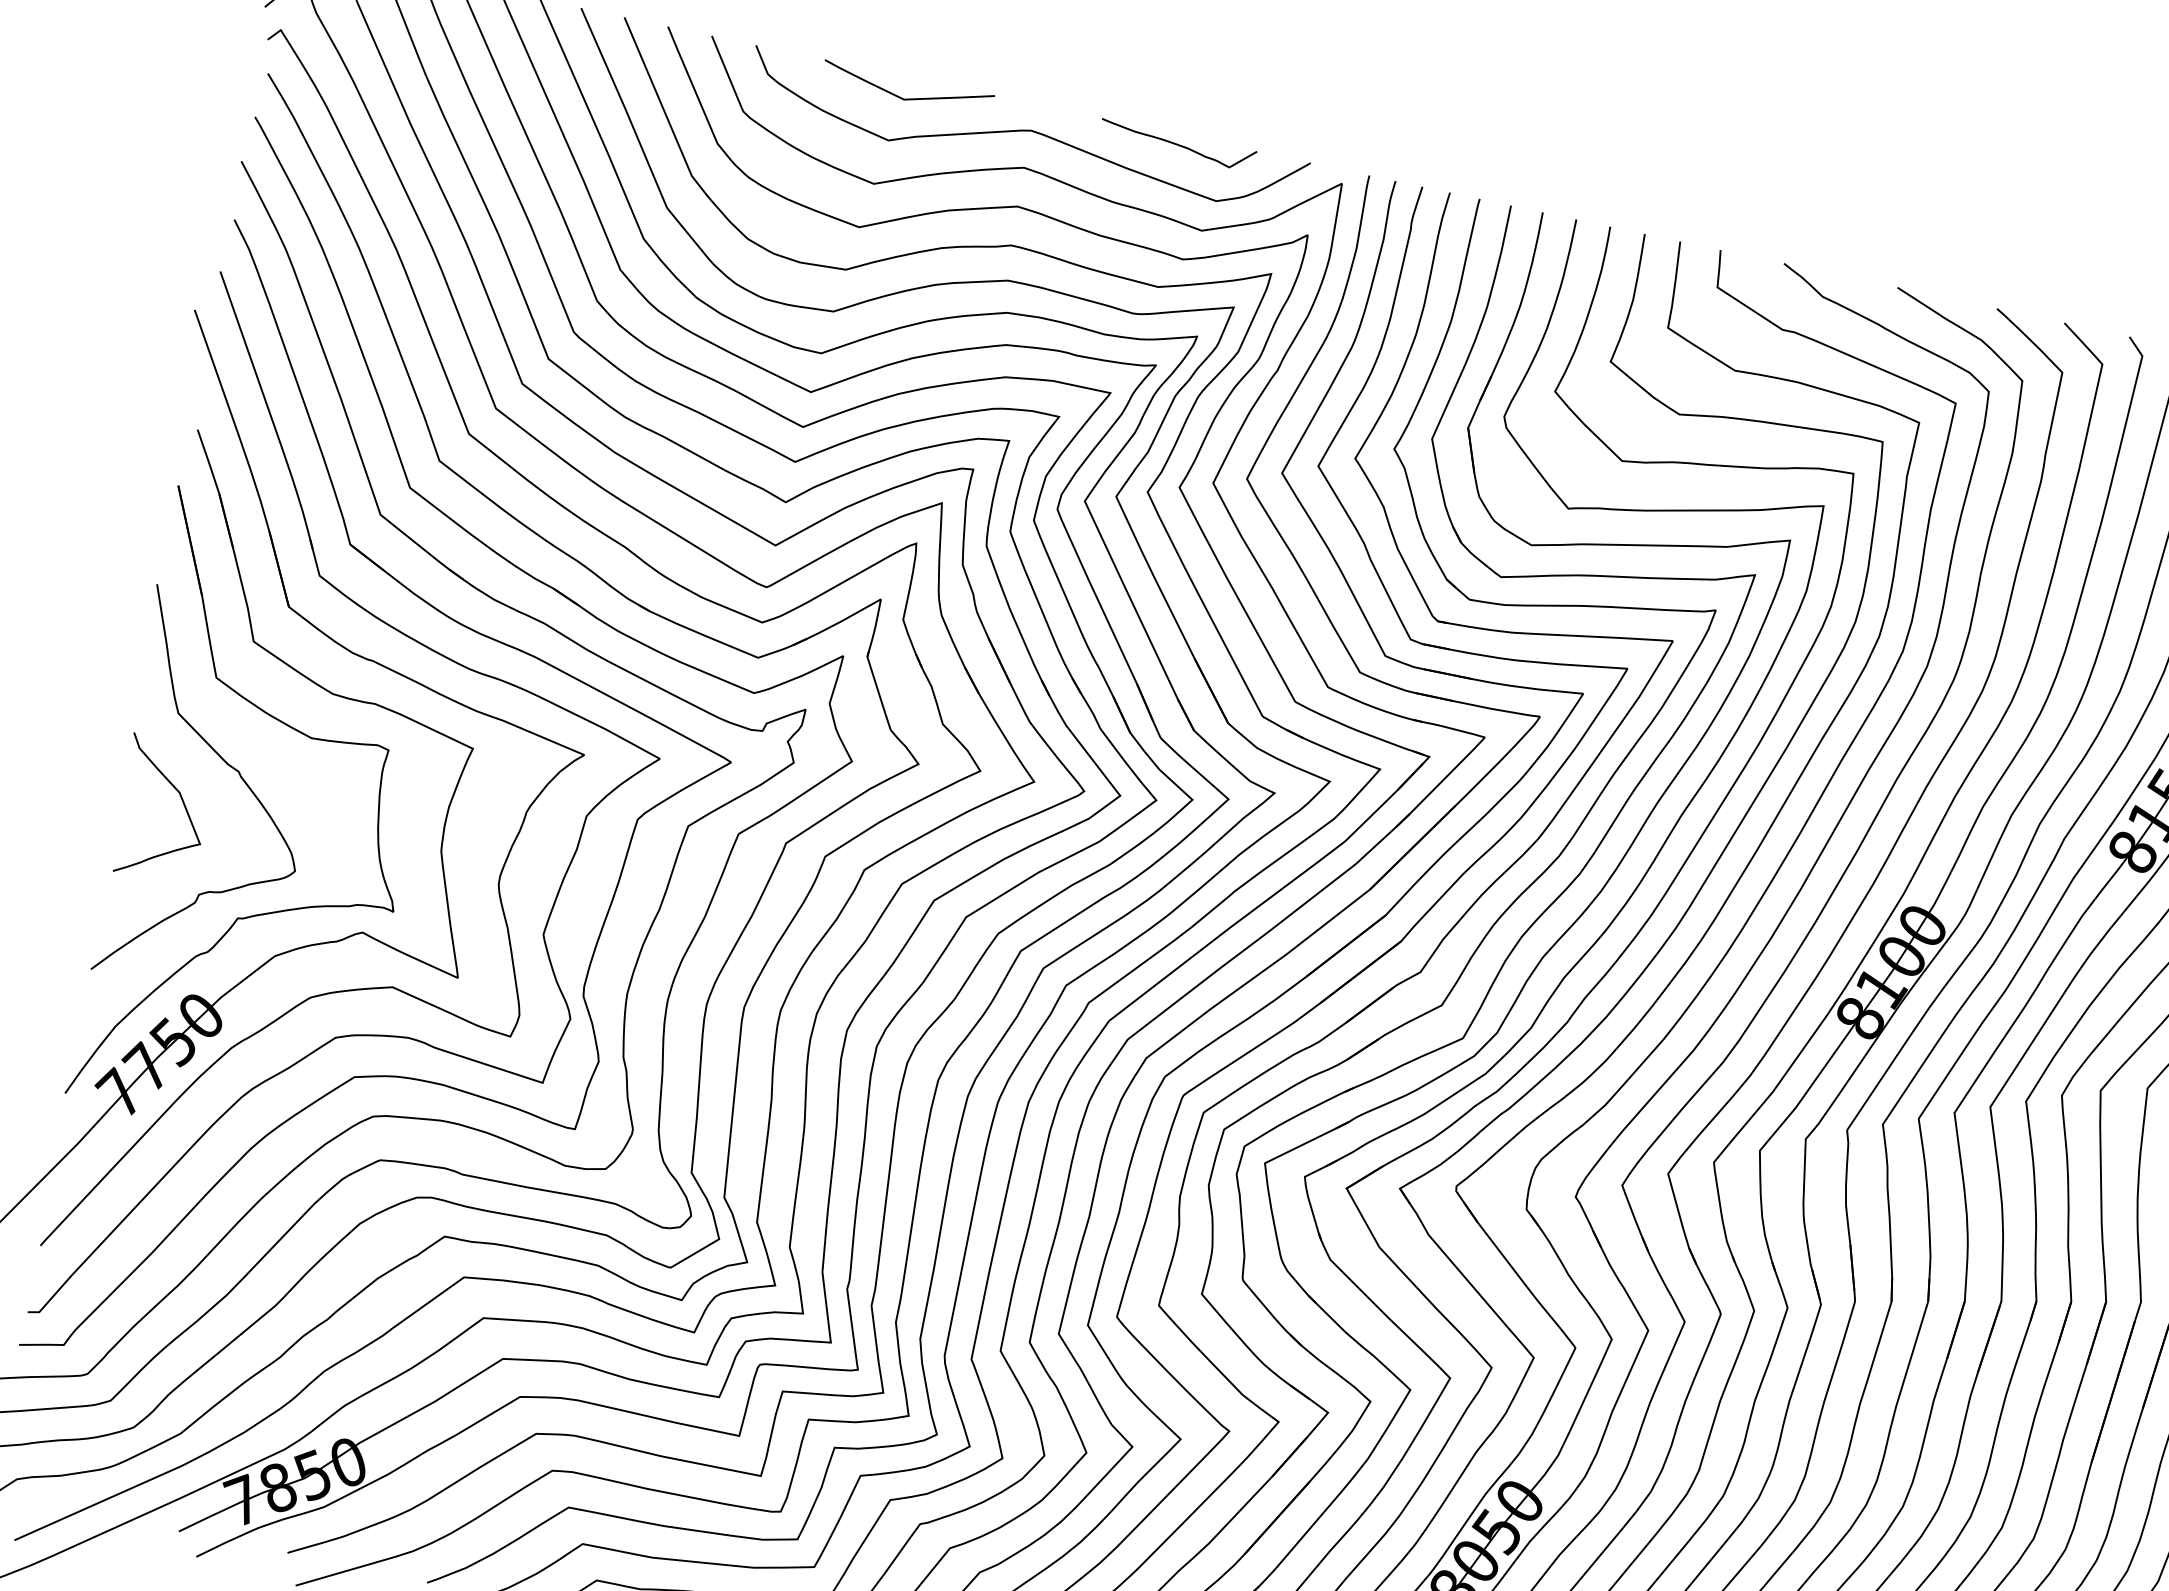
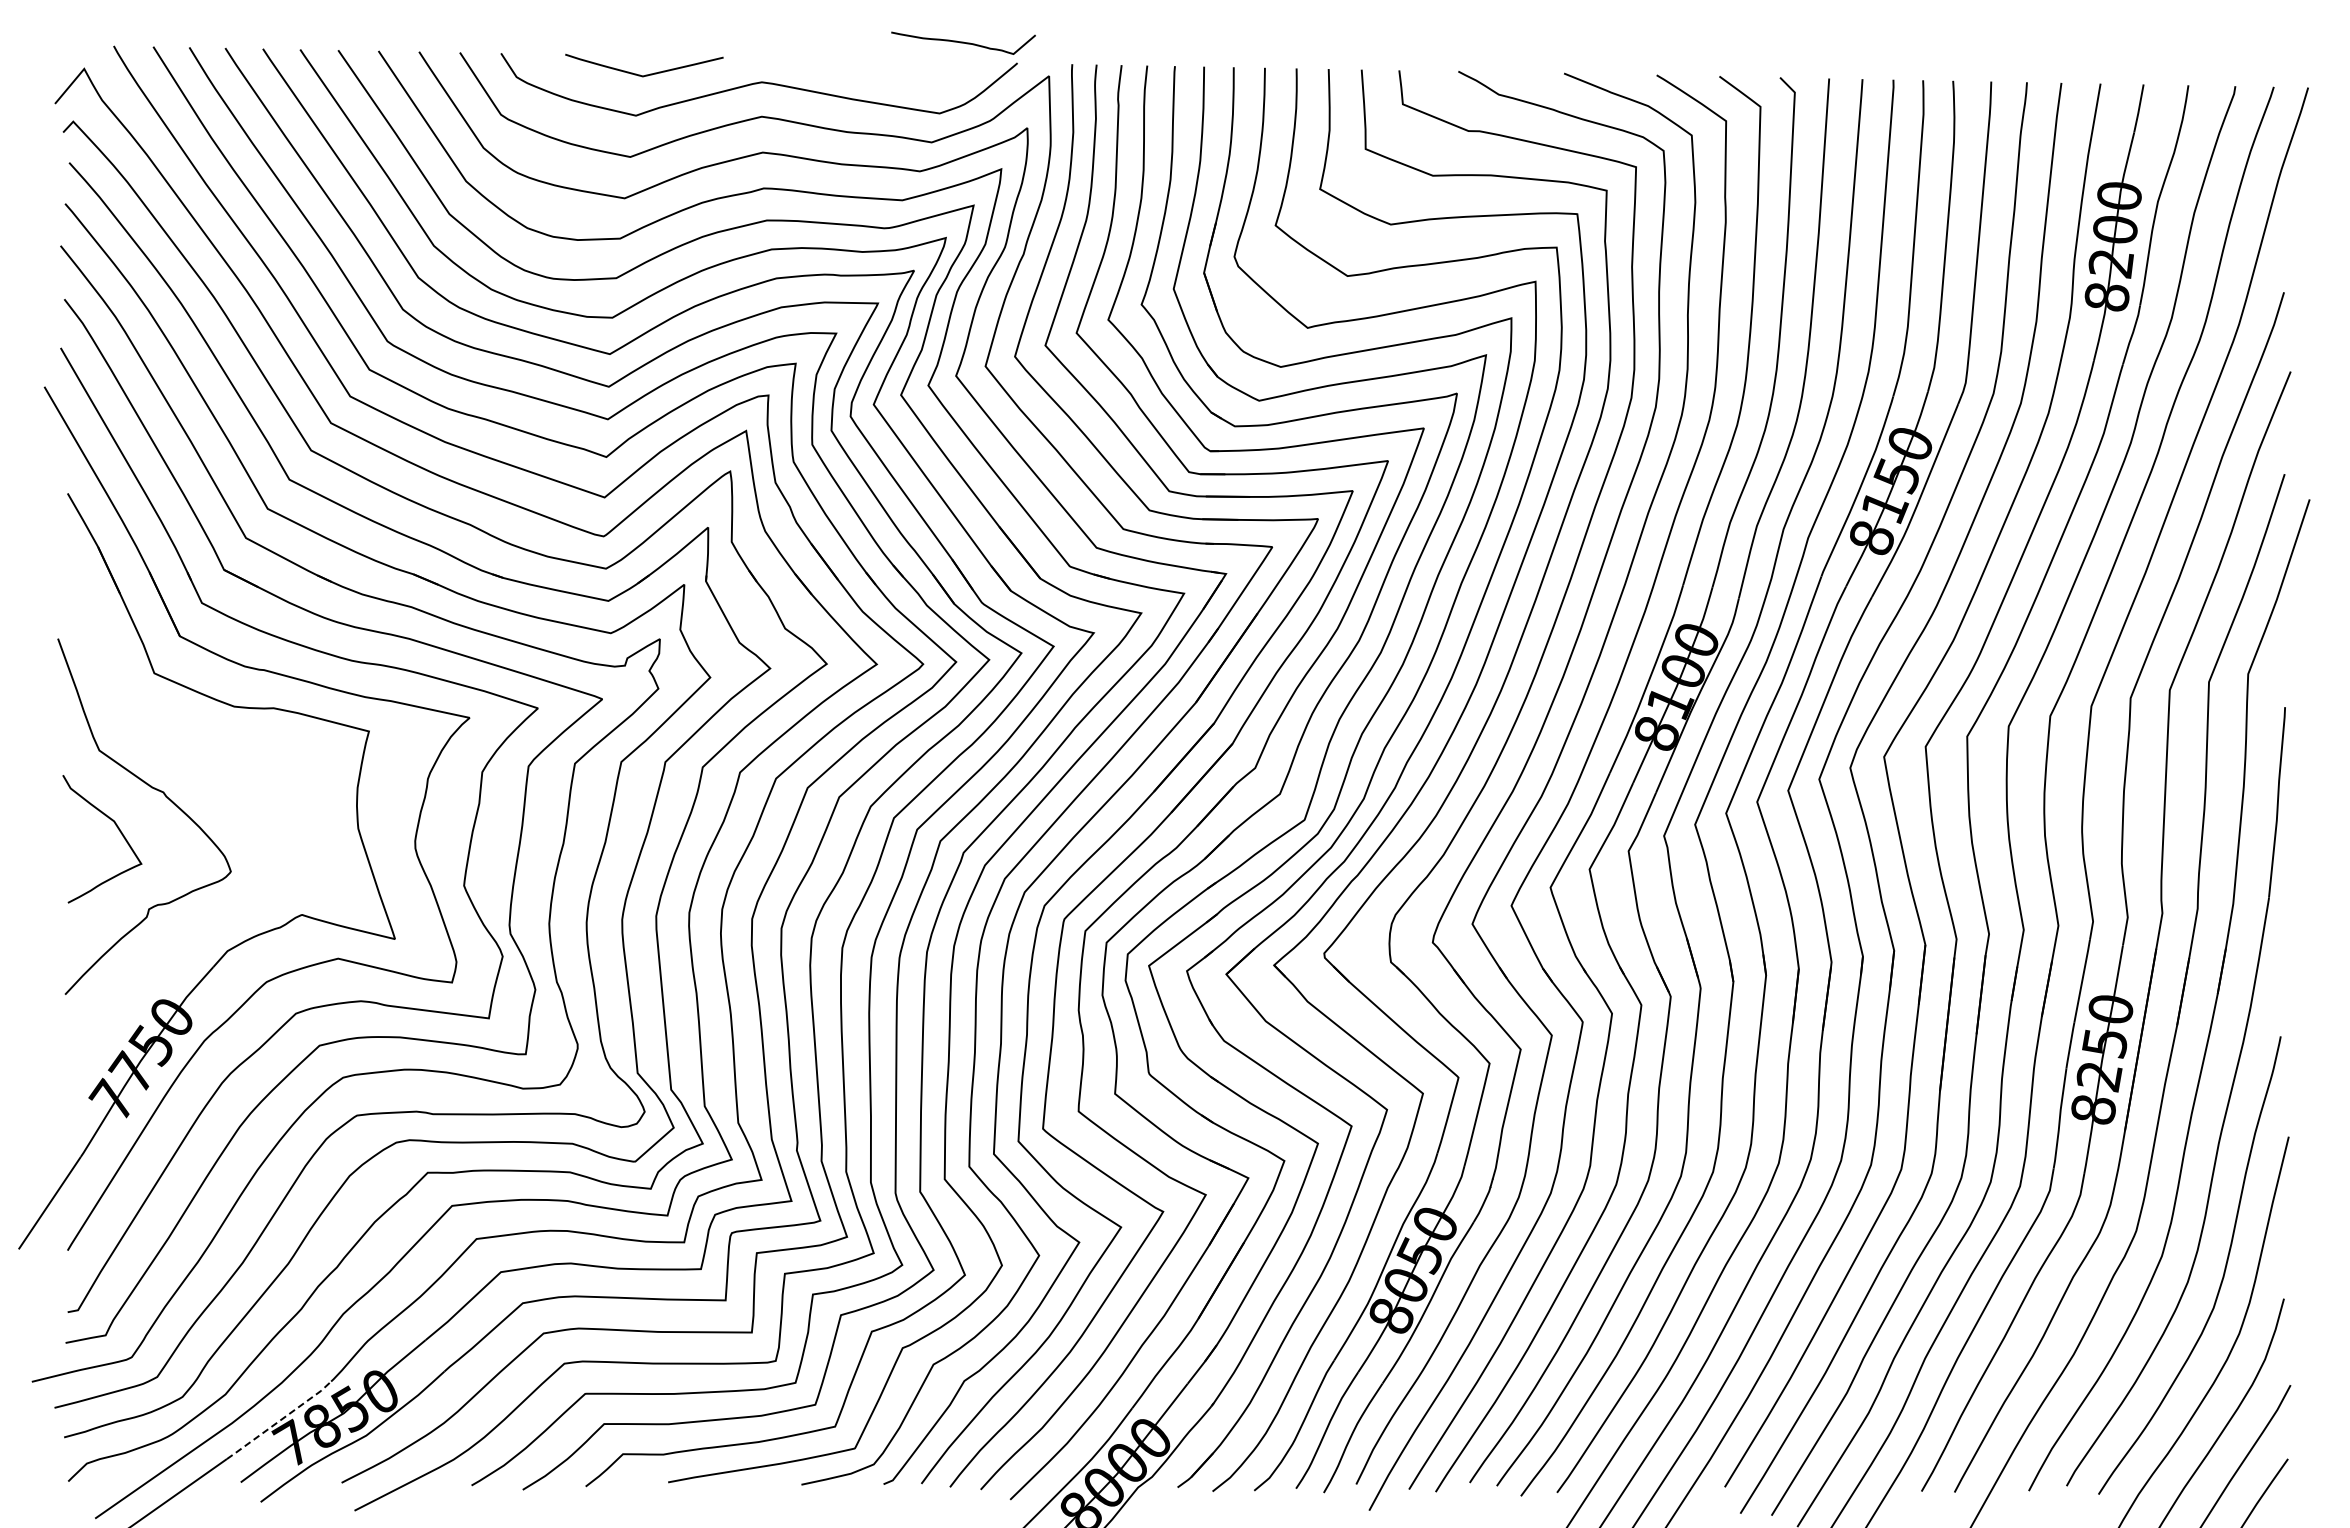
curve: (1177, 144) -> (963, 42), moved
part: (305, 736) -> (217, 749), removed
line: (233, 1473) -> (279, 1421), solid -> dashed

